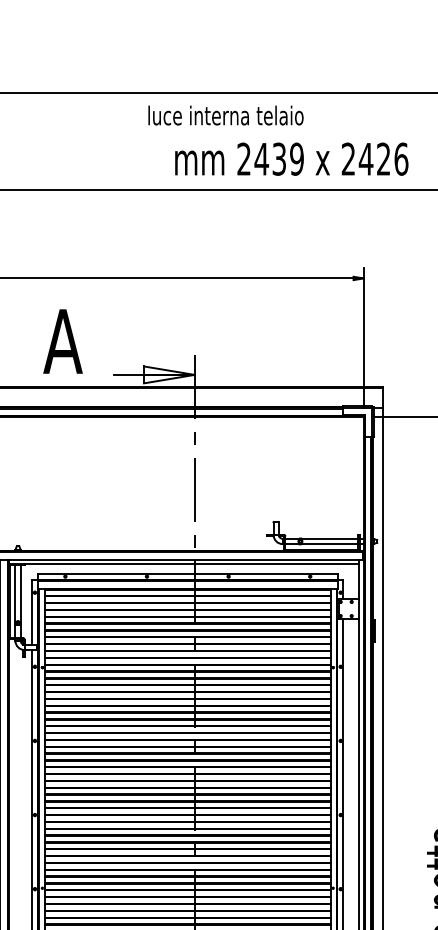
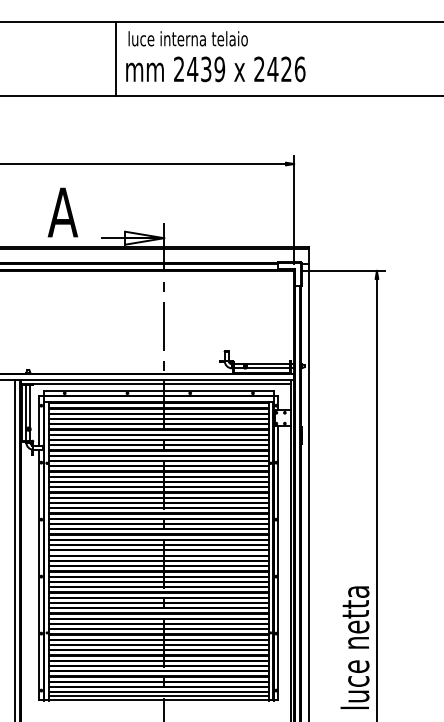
line: (131, 141) -> (115, 58), added
text: (291, 159) -> (215, 69), moved

